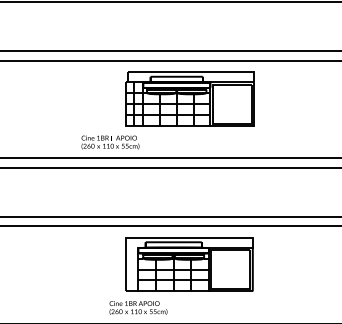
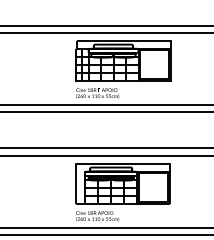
text: (110, 142) -> (97, 93), moved
text: (138, 307) -> (97, 215), moved

